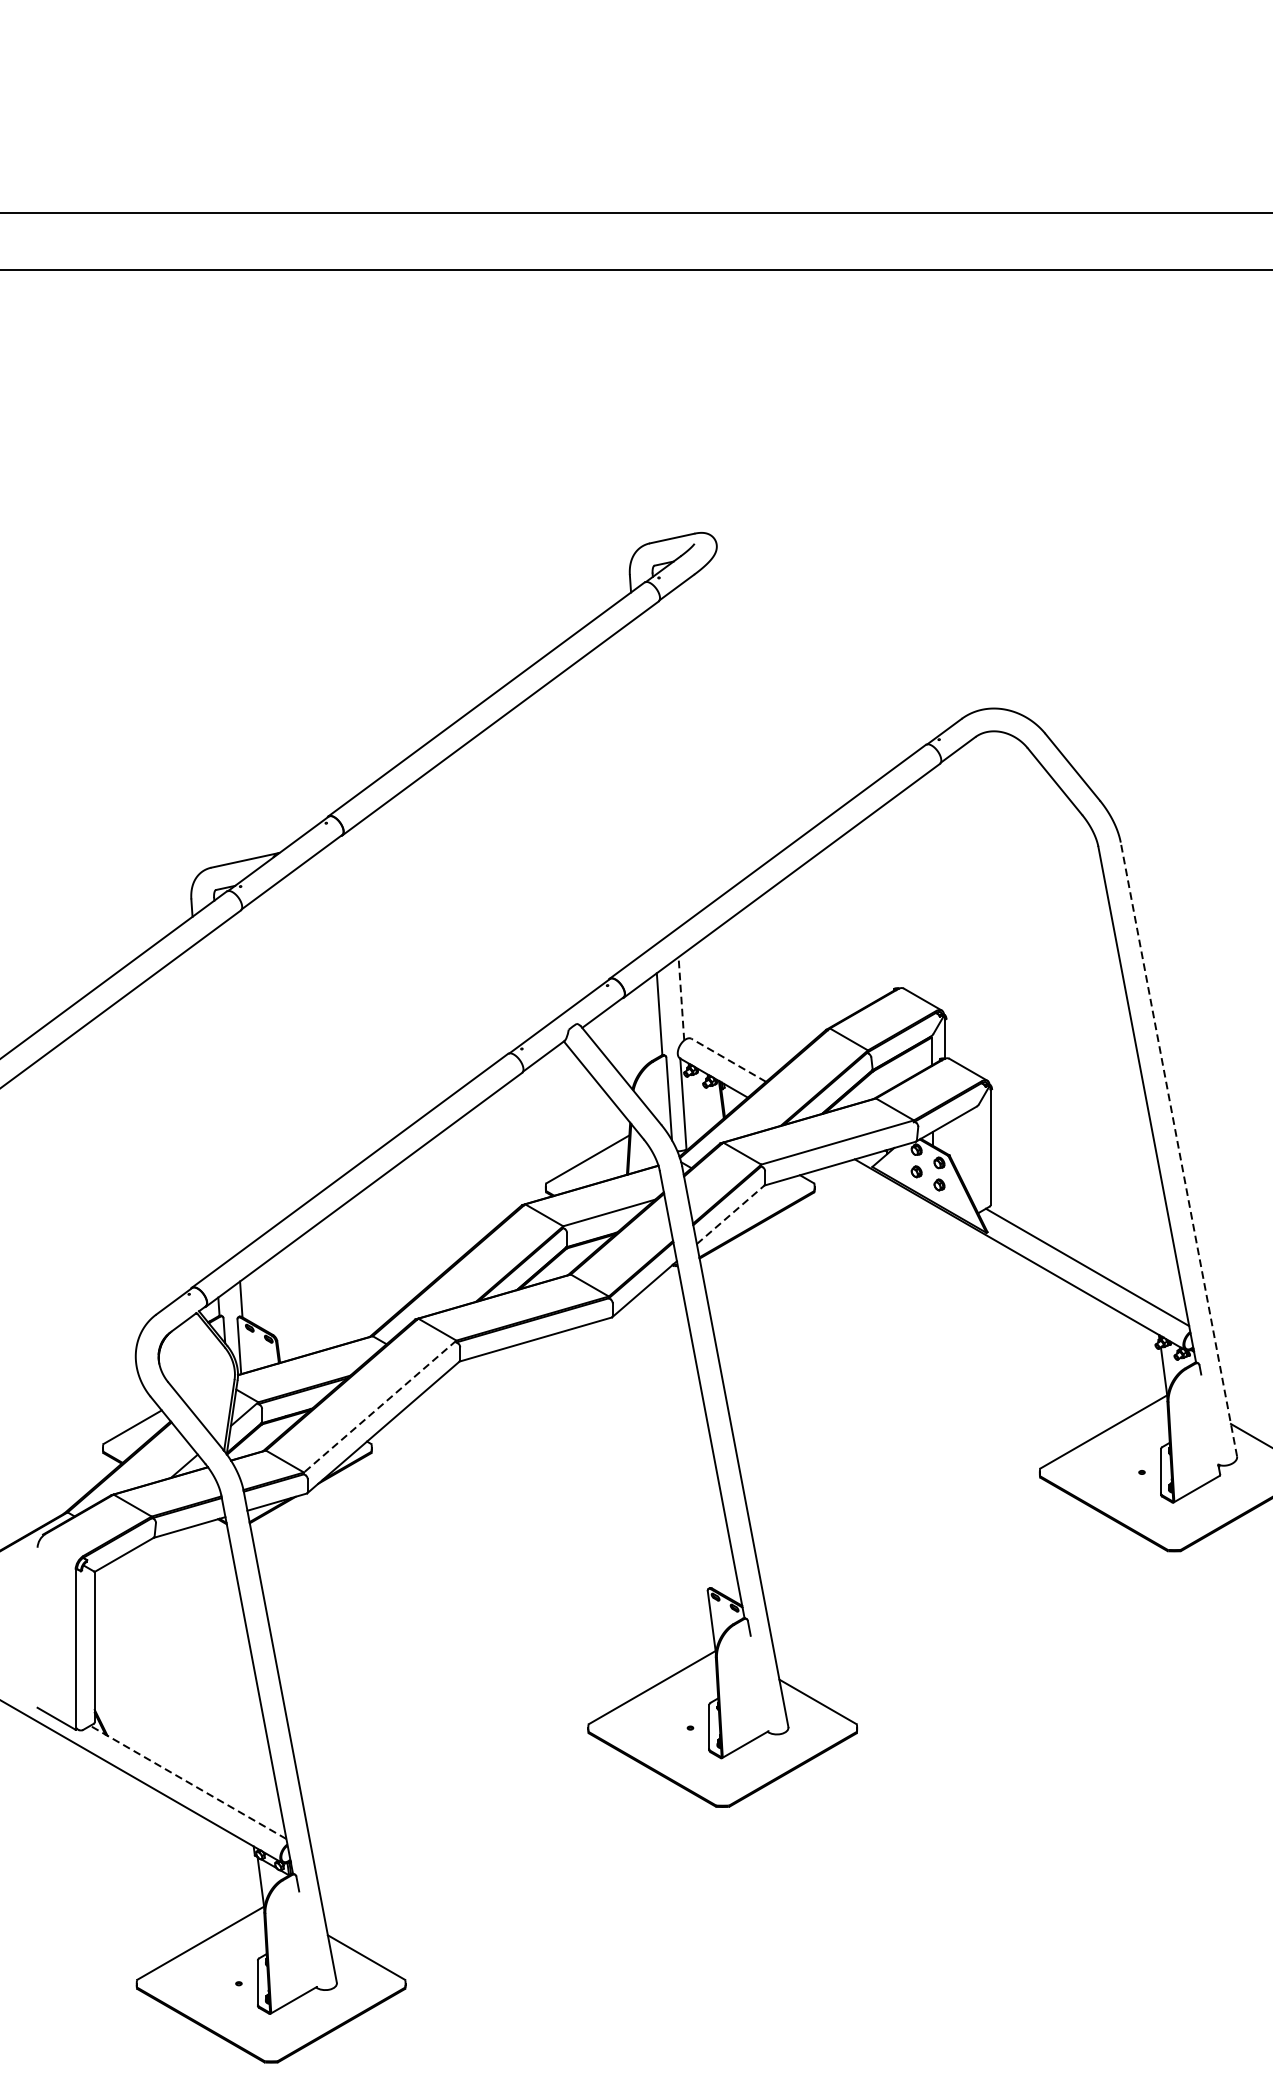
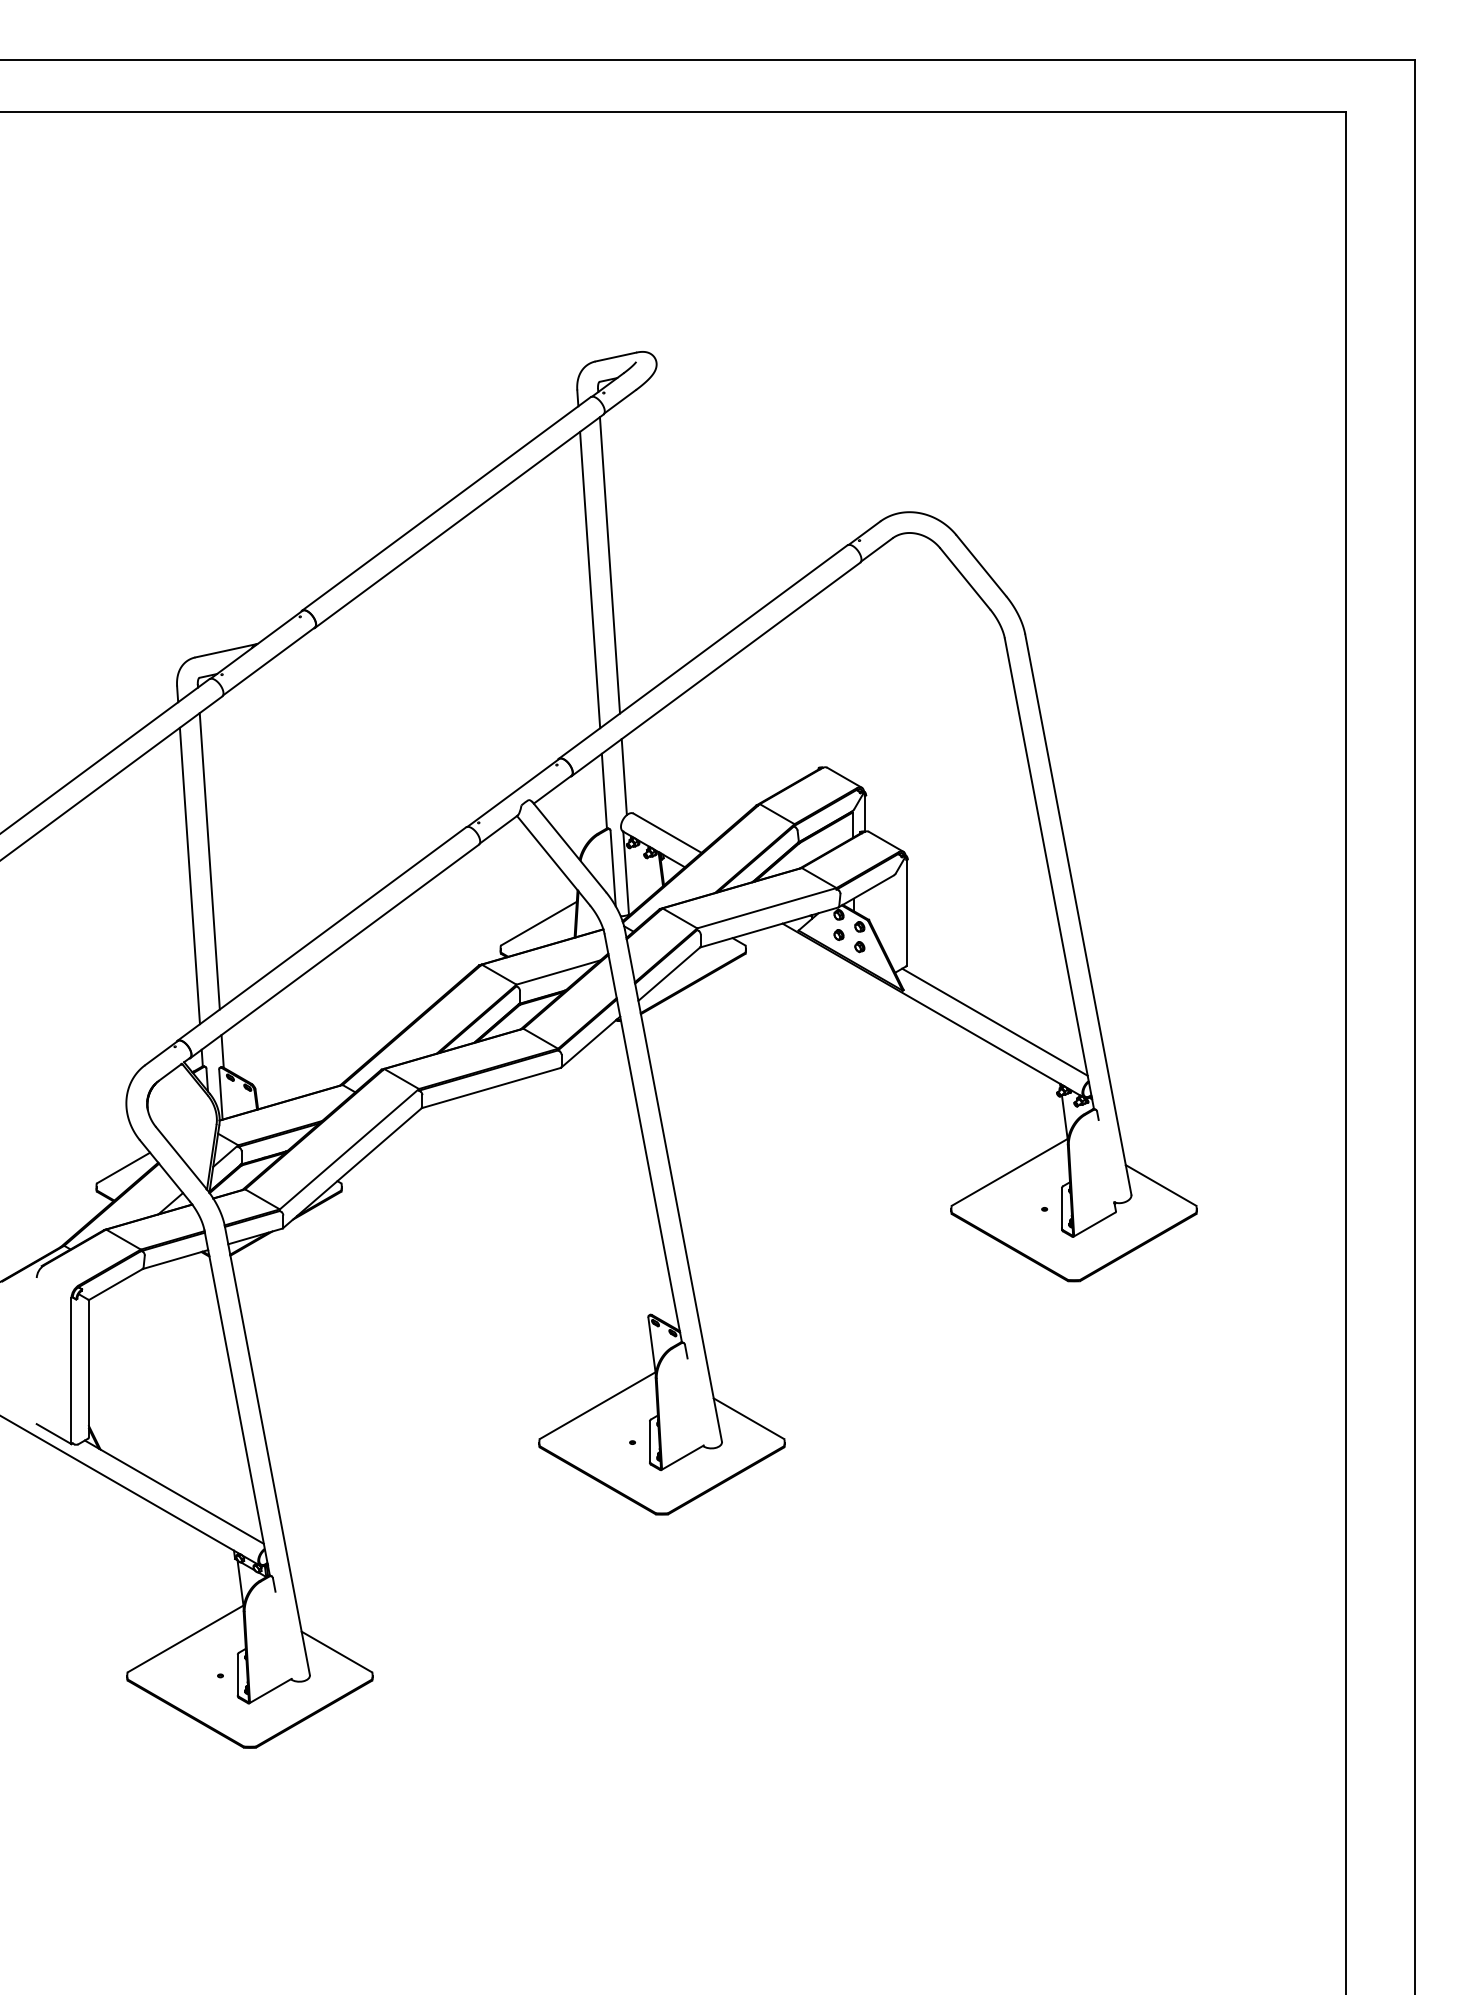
line: (665, 766) -> (609, 565), added
line: (644, 782) -> (590, 579), added
line: (681, 998) -> (624, 776), dashed -> solid
line: (728, 1059) -> (667, 832), dashed -> solid
line: (226, 1091) -> (209, 861), added
line: (204, 1106) -> (189, 875), added
line: (1179, 1149) -> (1078, 914), dashed -> solid
line: (730, 1215) -> (669, 974), dashed -> solid
line: (380, 1406) -> (349, 1149), dashed -> solid
line: (187, 1781) -> (173, 1491), dashed -> solid

